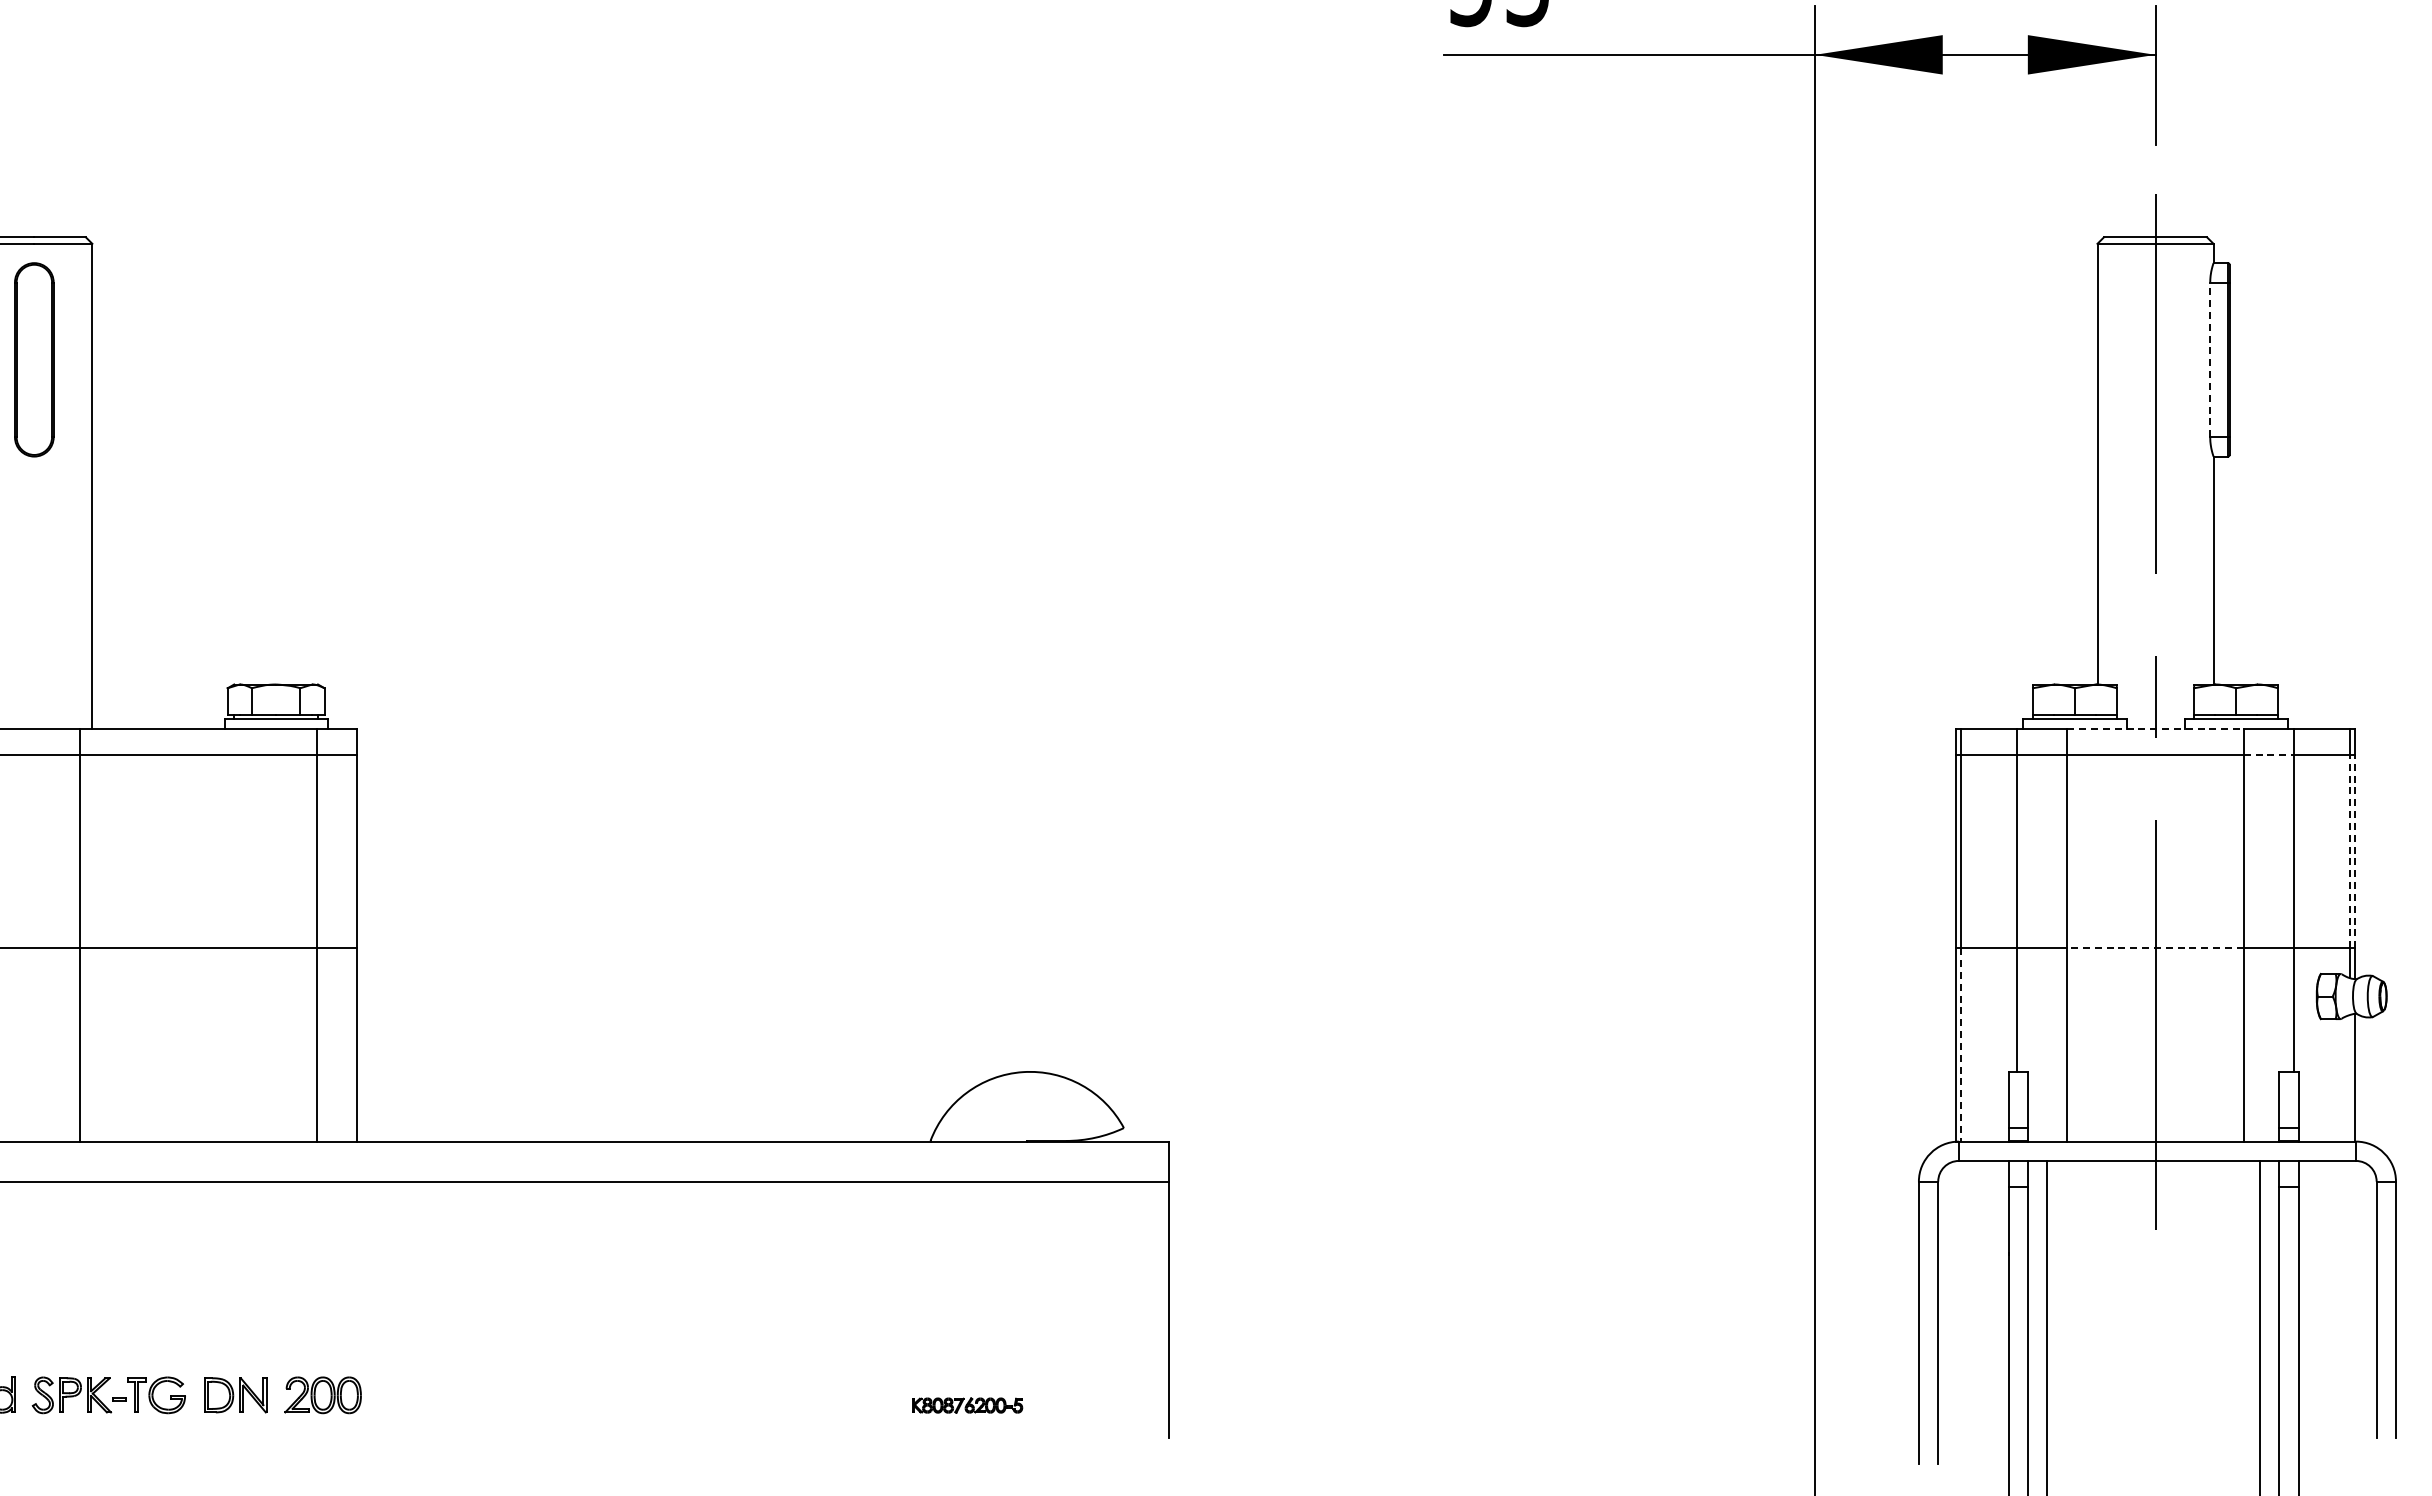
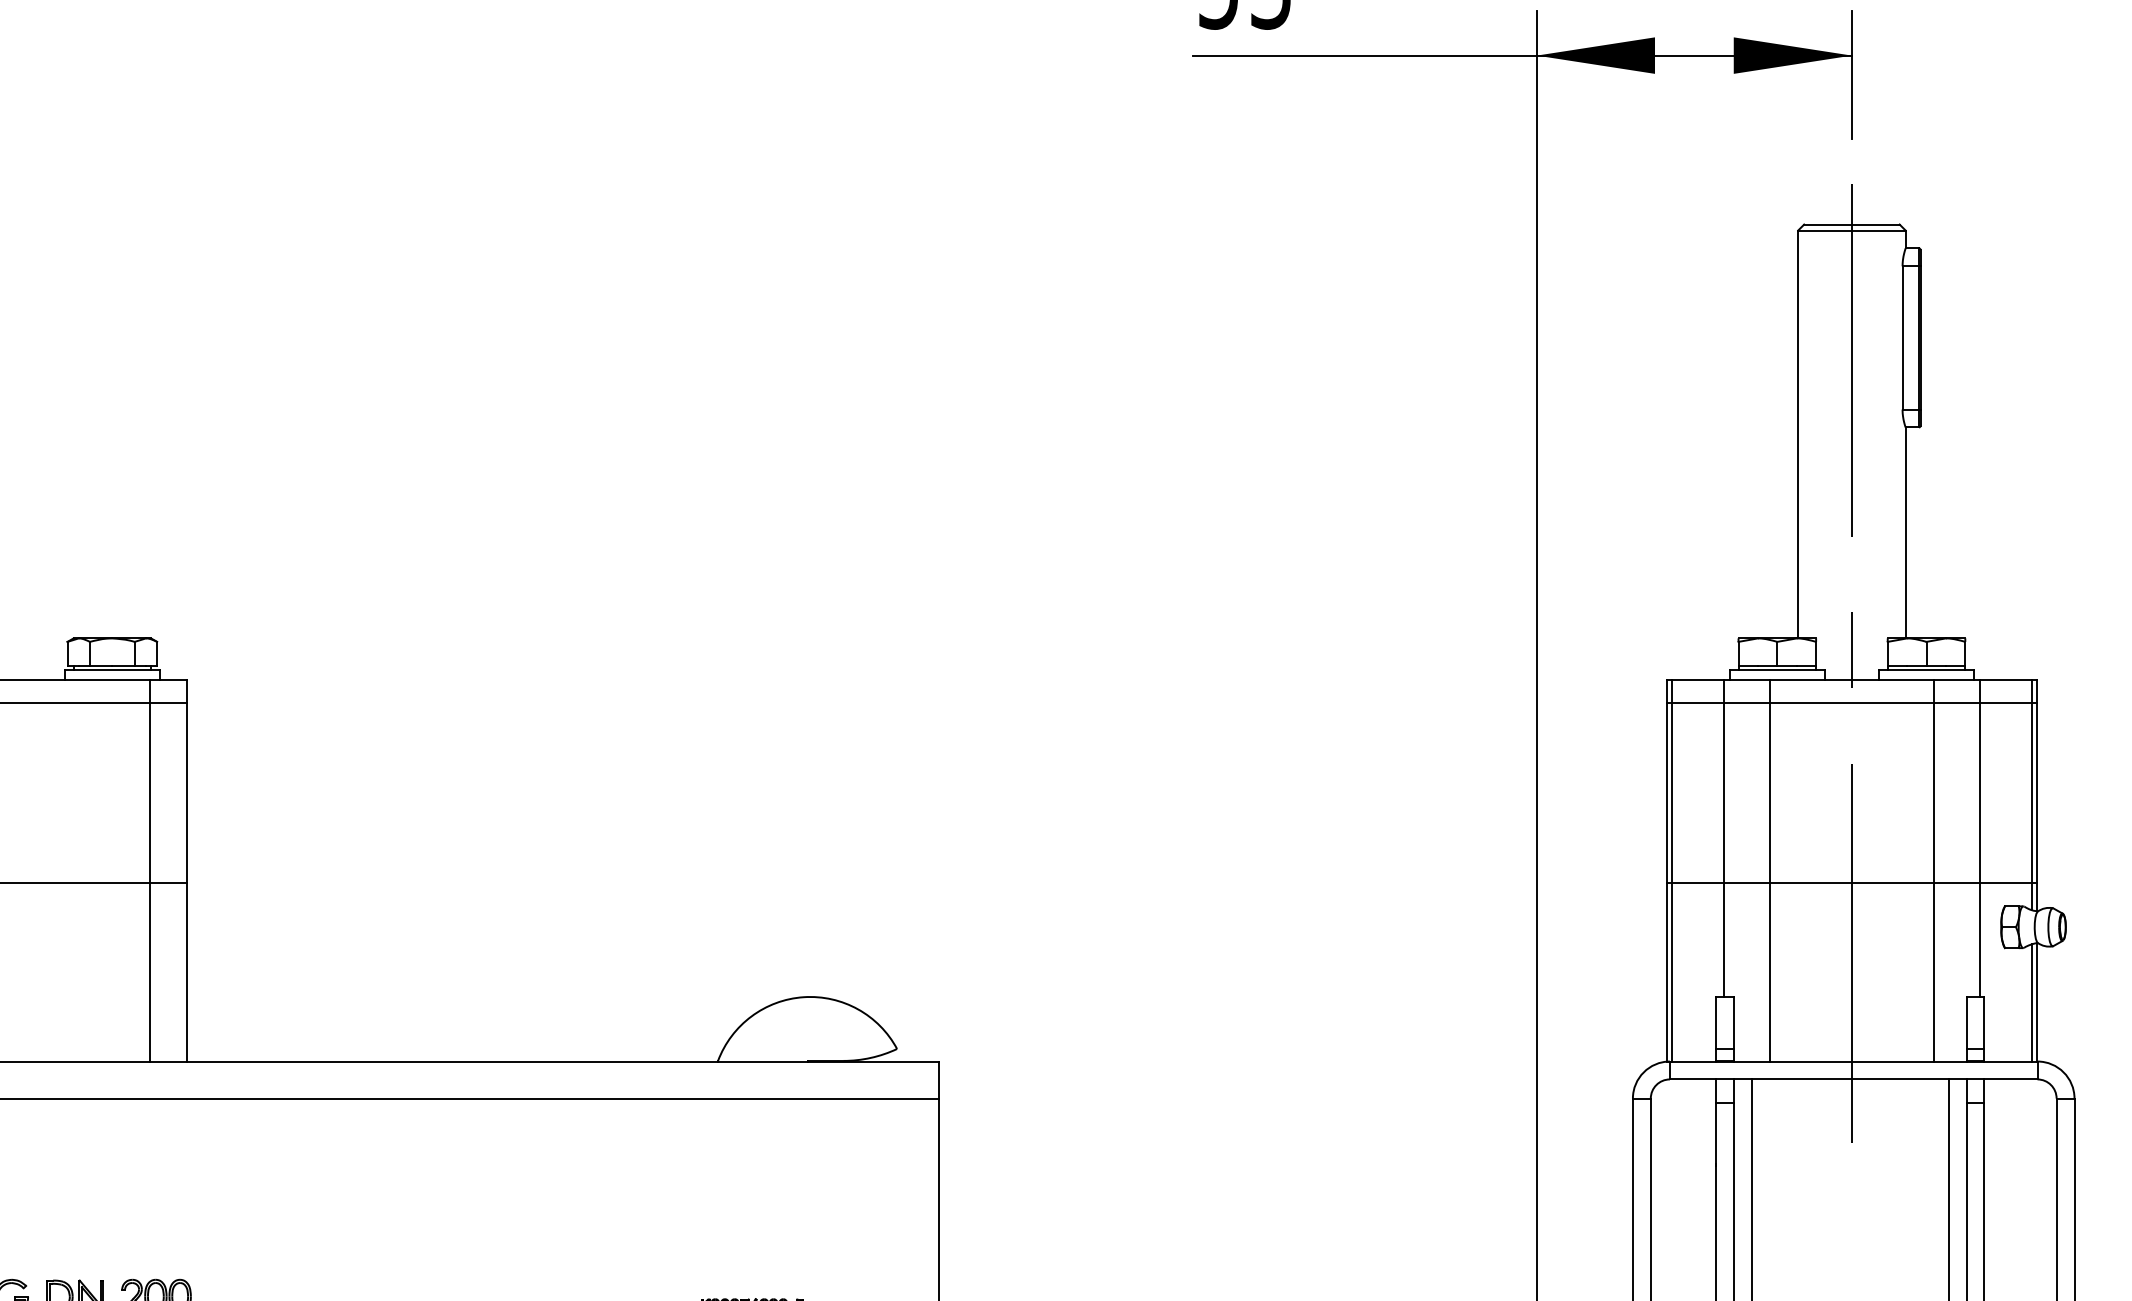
line: (2210, 359) -> (1902, 337), dashed -> solid
line: (2156, 728) -> (1852, 679), dashed -> solid
line: (2269, 754) -> (1957, 703), dashed -> solid
line: (2349, 851) -> (2031, 792), dashed -> solid
line: (2355, 851) -> (2037, 792), dashed -> solid
line: (2155, 948) -> (1851, 882), dashed -> solid
line: (1961, 1044) -> (1672, 971), dashed -> solid
line: (2349, 1078) -> (2031, 1003), added

